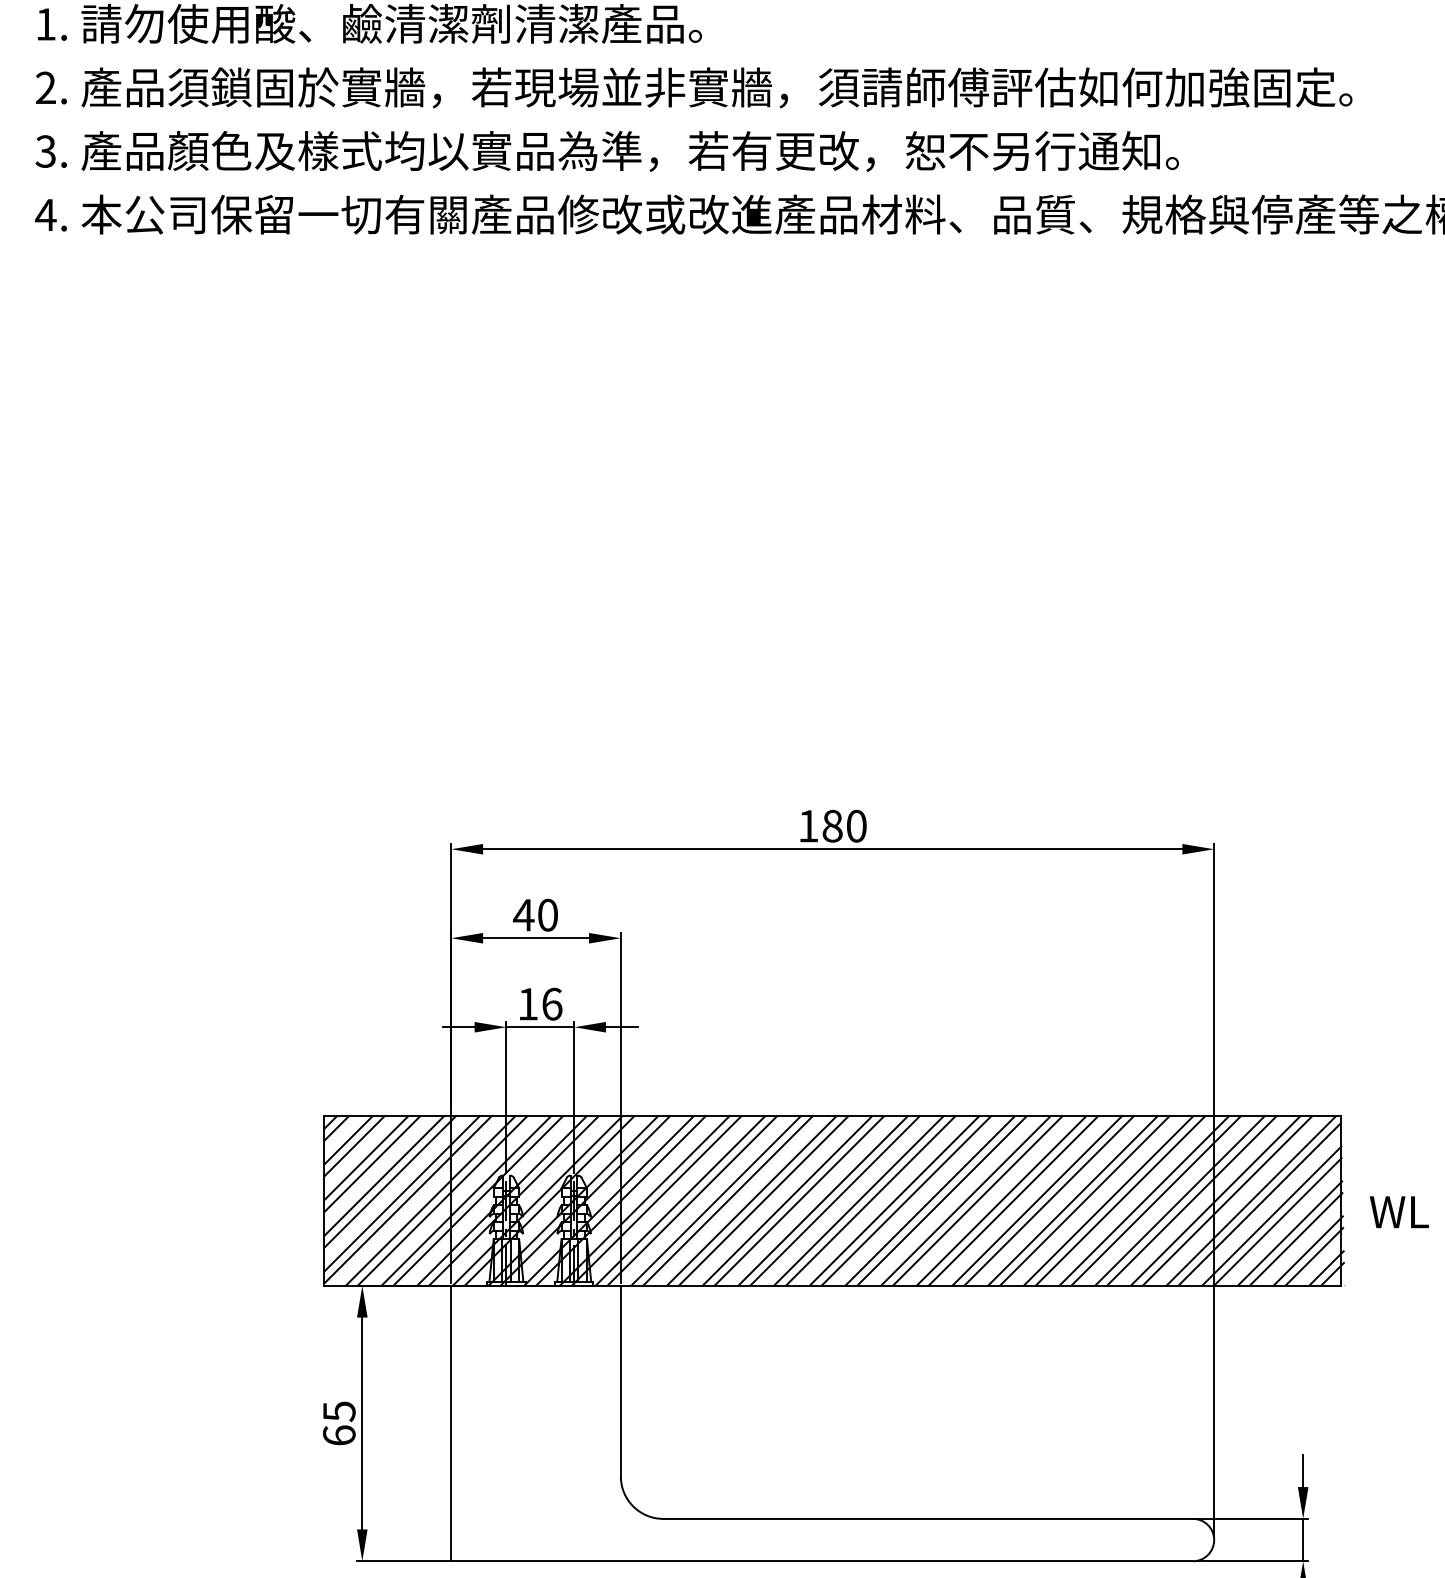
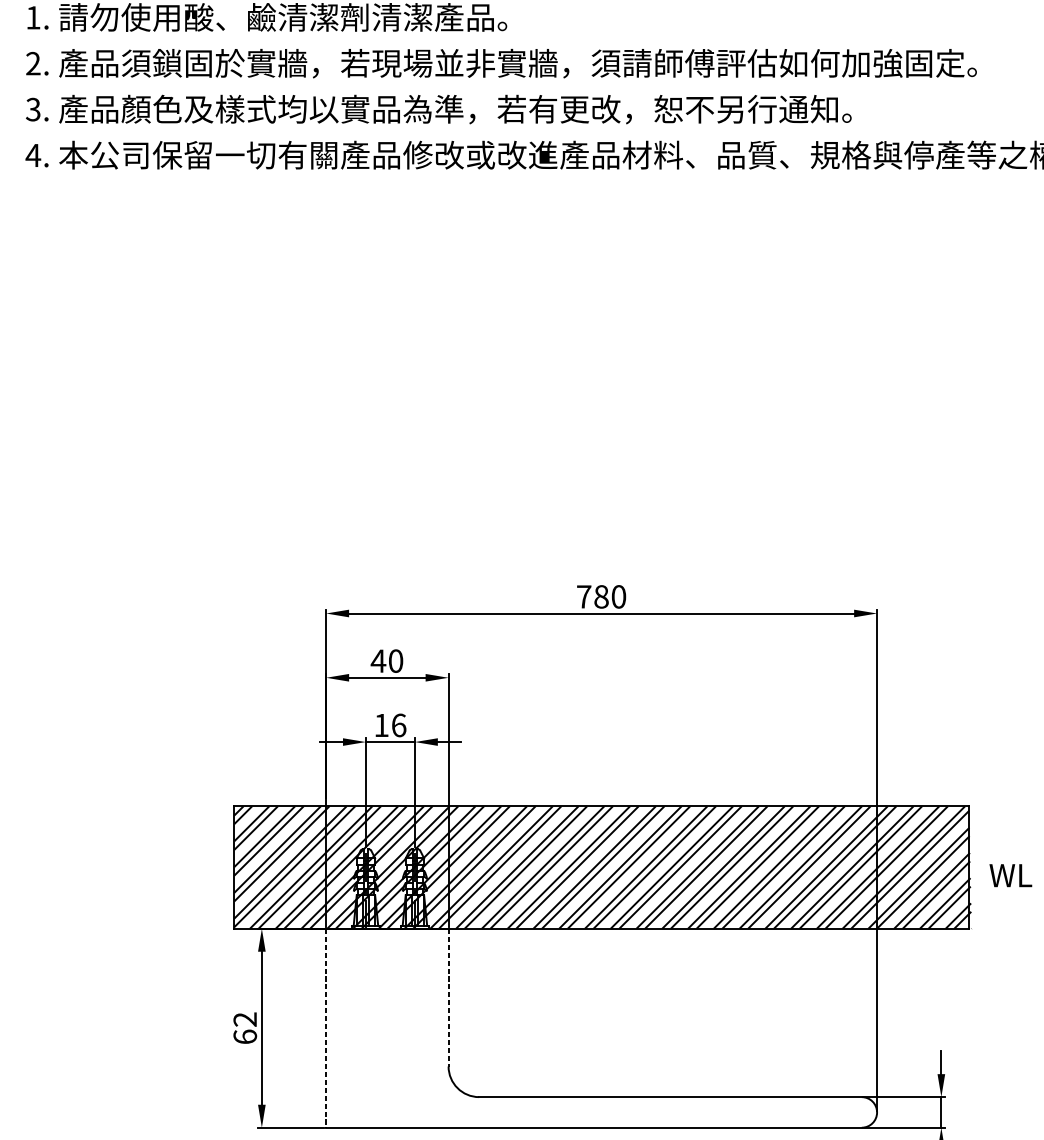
text: (808, 826) -> (584, 597), 180 -> 780
line: (620, 1381) -> (448, 997), solid -> dashed
text: (338, 1411) -> (244, 1019), 65 -> 62
line: (451, 1423) -> (326, 1028), solid -> dashed

